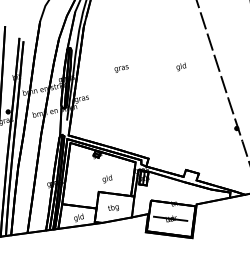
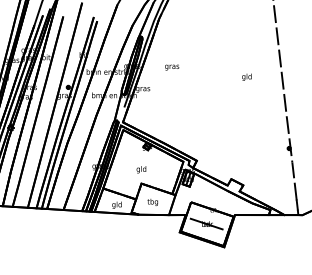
text: (122, 68) -> (172, 67), moved
text: (107, 178) -> (141, 169), moved

